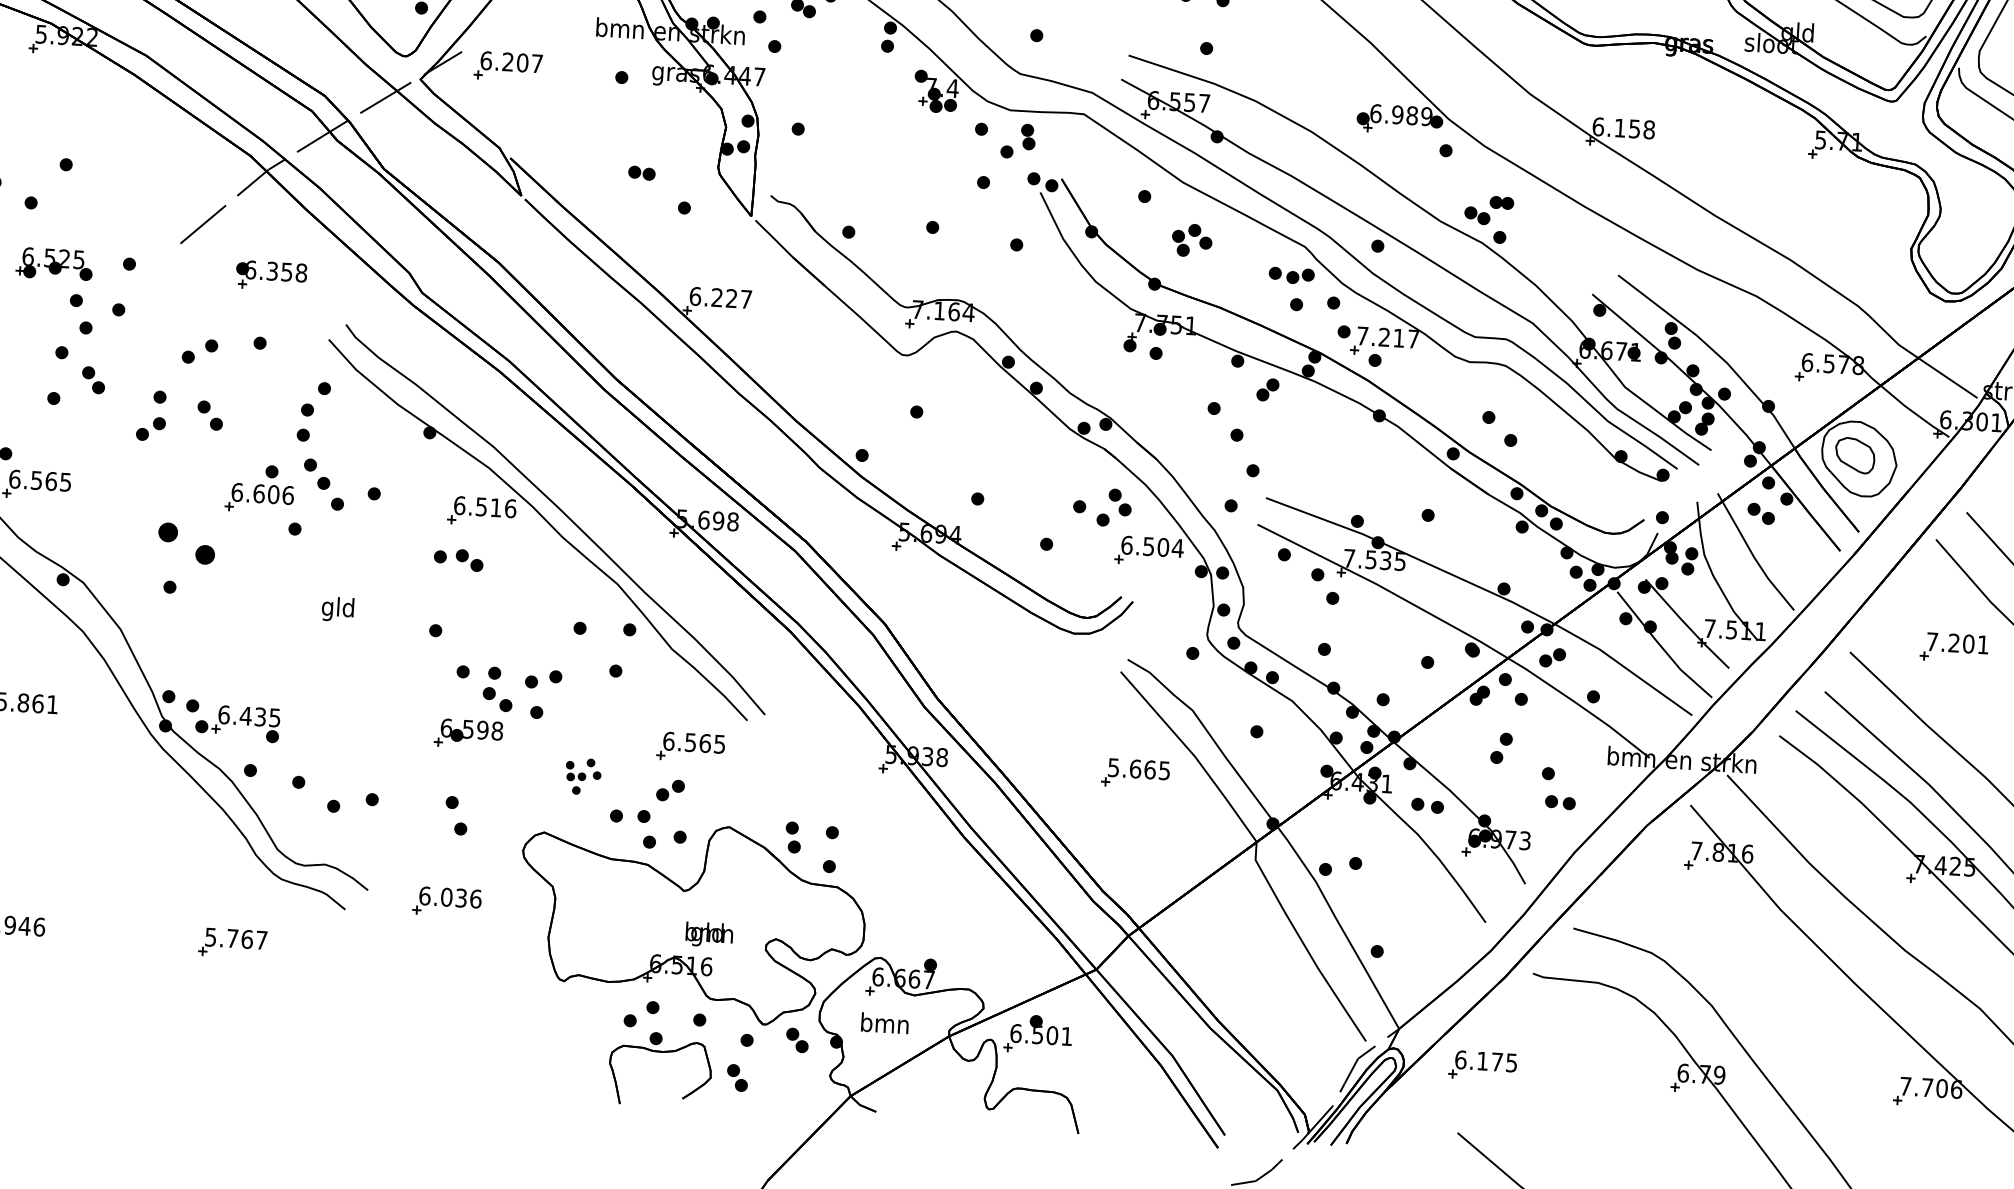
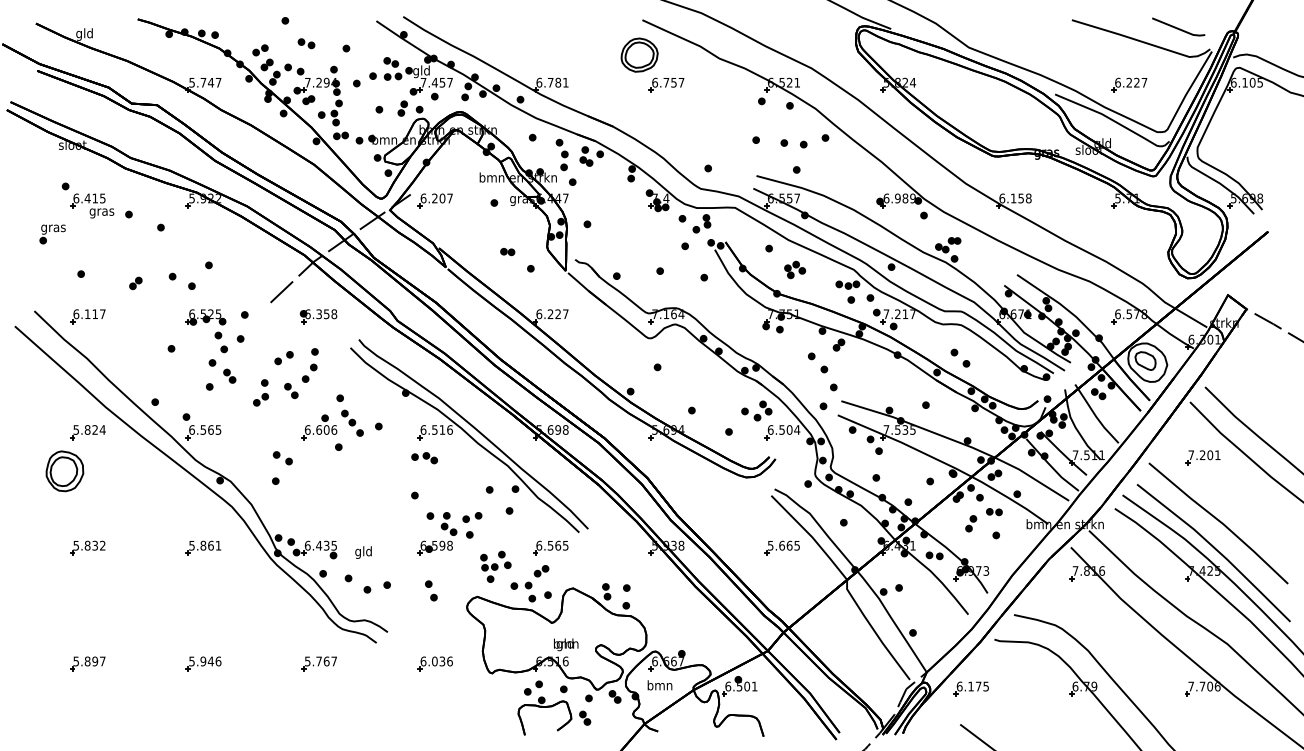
part: (315, 397) -> (309, 372), moved
part: (185, 544) -> (282, 458), size x0.62
text: (337, 609) -> (363, 552), moved
part: (582, 776) -> (495, 566), size x1.67
part: (1560, 803) -> (994, 512), moved
part: (445, 901) -> (434, 663), moved

